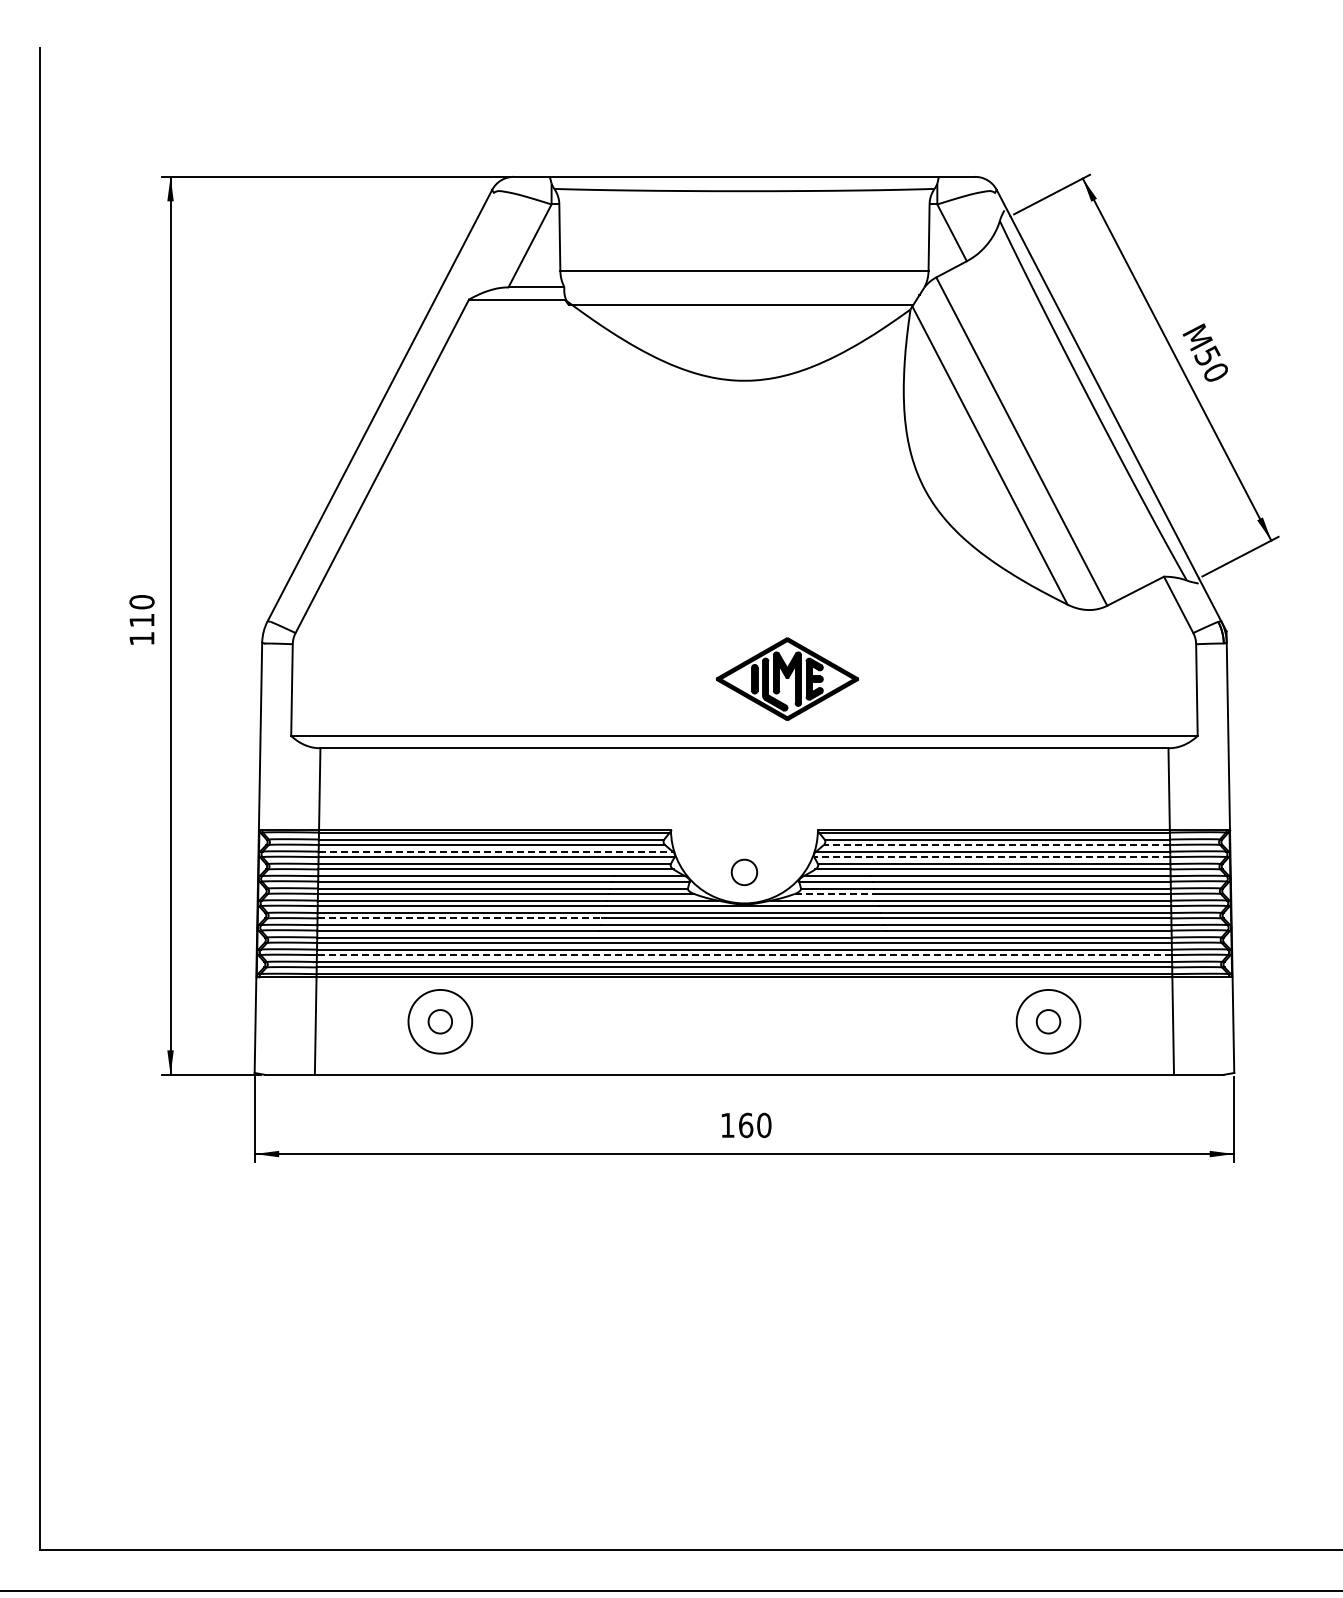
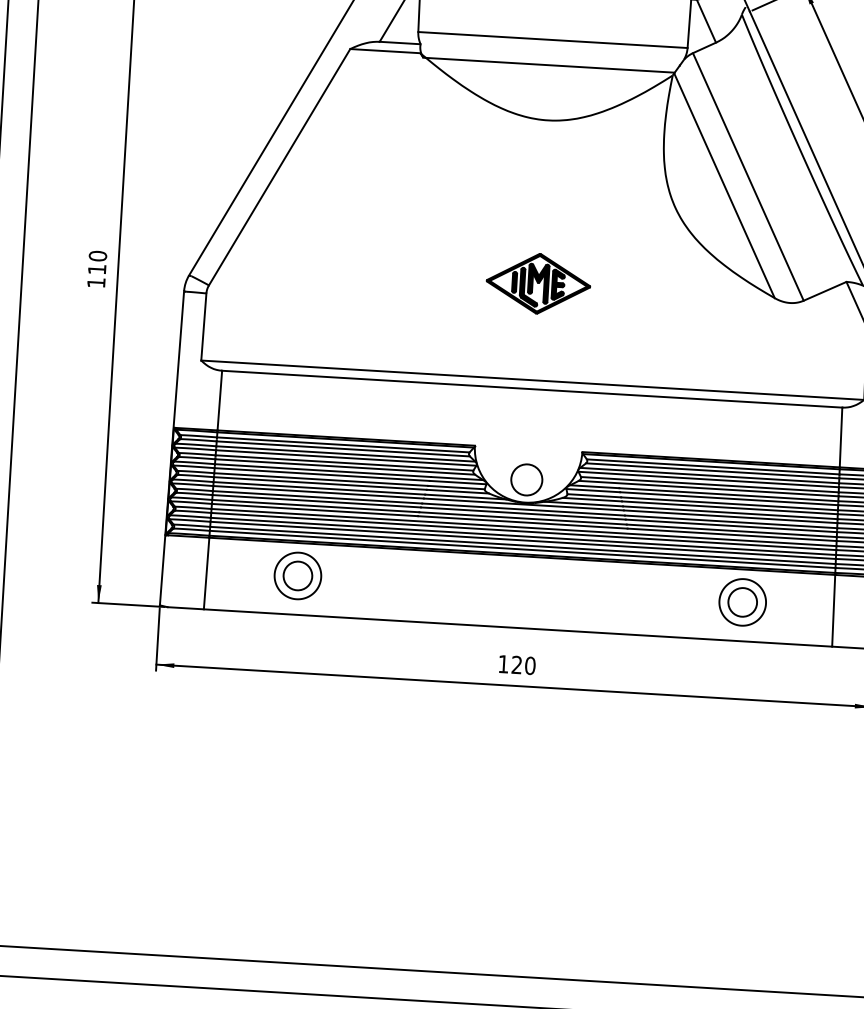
part: (786, 678) -> (537, 283), moved
line: (996, 844) -> (712, 470), dashed -> solid
line: (496, 851) -> (346, 453), dashed -> solid
line: (991, 857) -> (708, 479), dashed -> solid
circle: (744, 872) -> (526, 480), size x1.67
line: (835, 893) -> (592, 499), dashed -> solid
line: (460, 918) -> (317, 501), dashed -> solid
line: (744, 955) -> (523, 540), dashed -> solid
circle: (439, 1021) -> (297, 575), size x1.67
circle: (1048, 1021) -> (742, 602), size x1.67
text: (746, 1125) -> (517, 665), 160 -> 120

